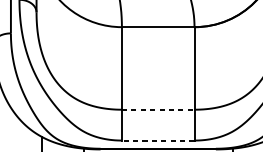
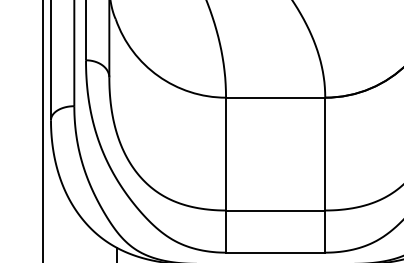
line: (158, 109) -> (275, 210), dashed -> solid
line: (158, 140) -> (275, 252), dashed -> solid

